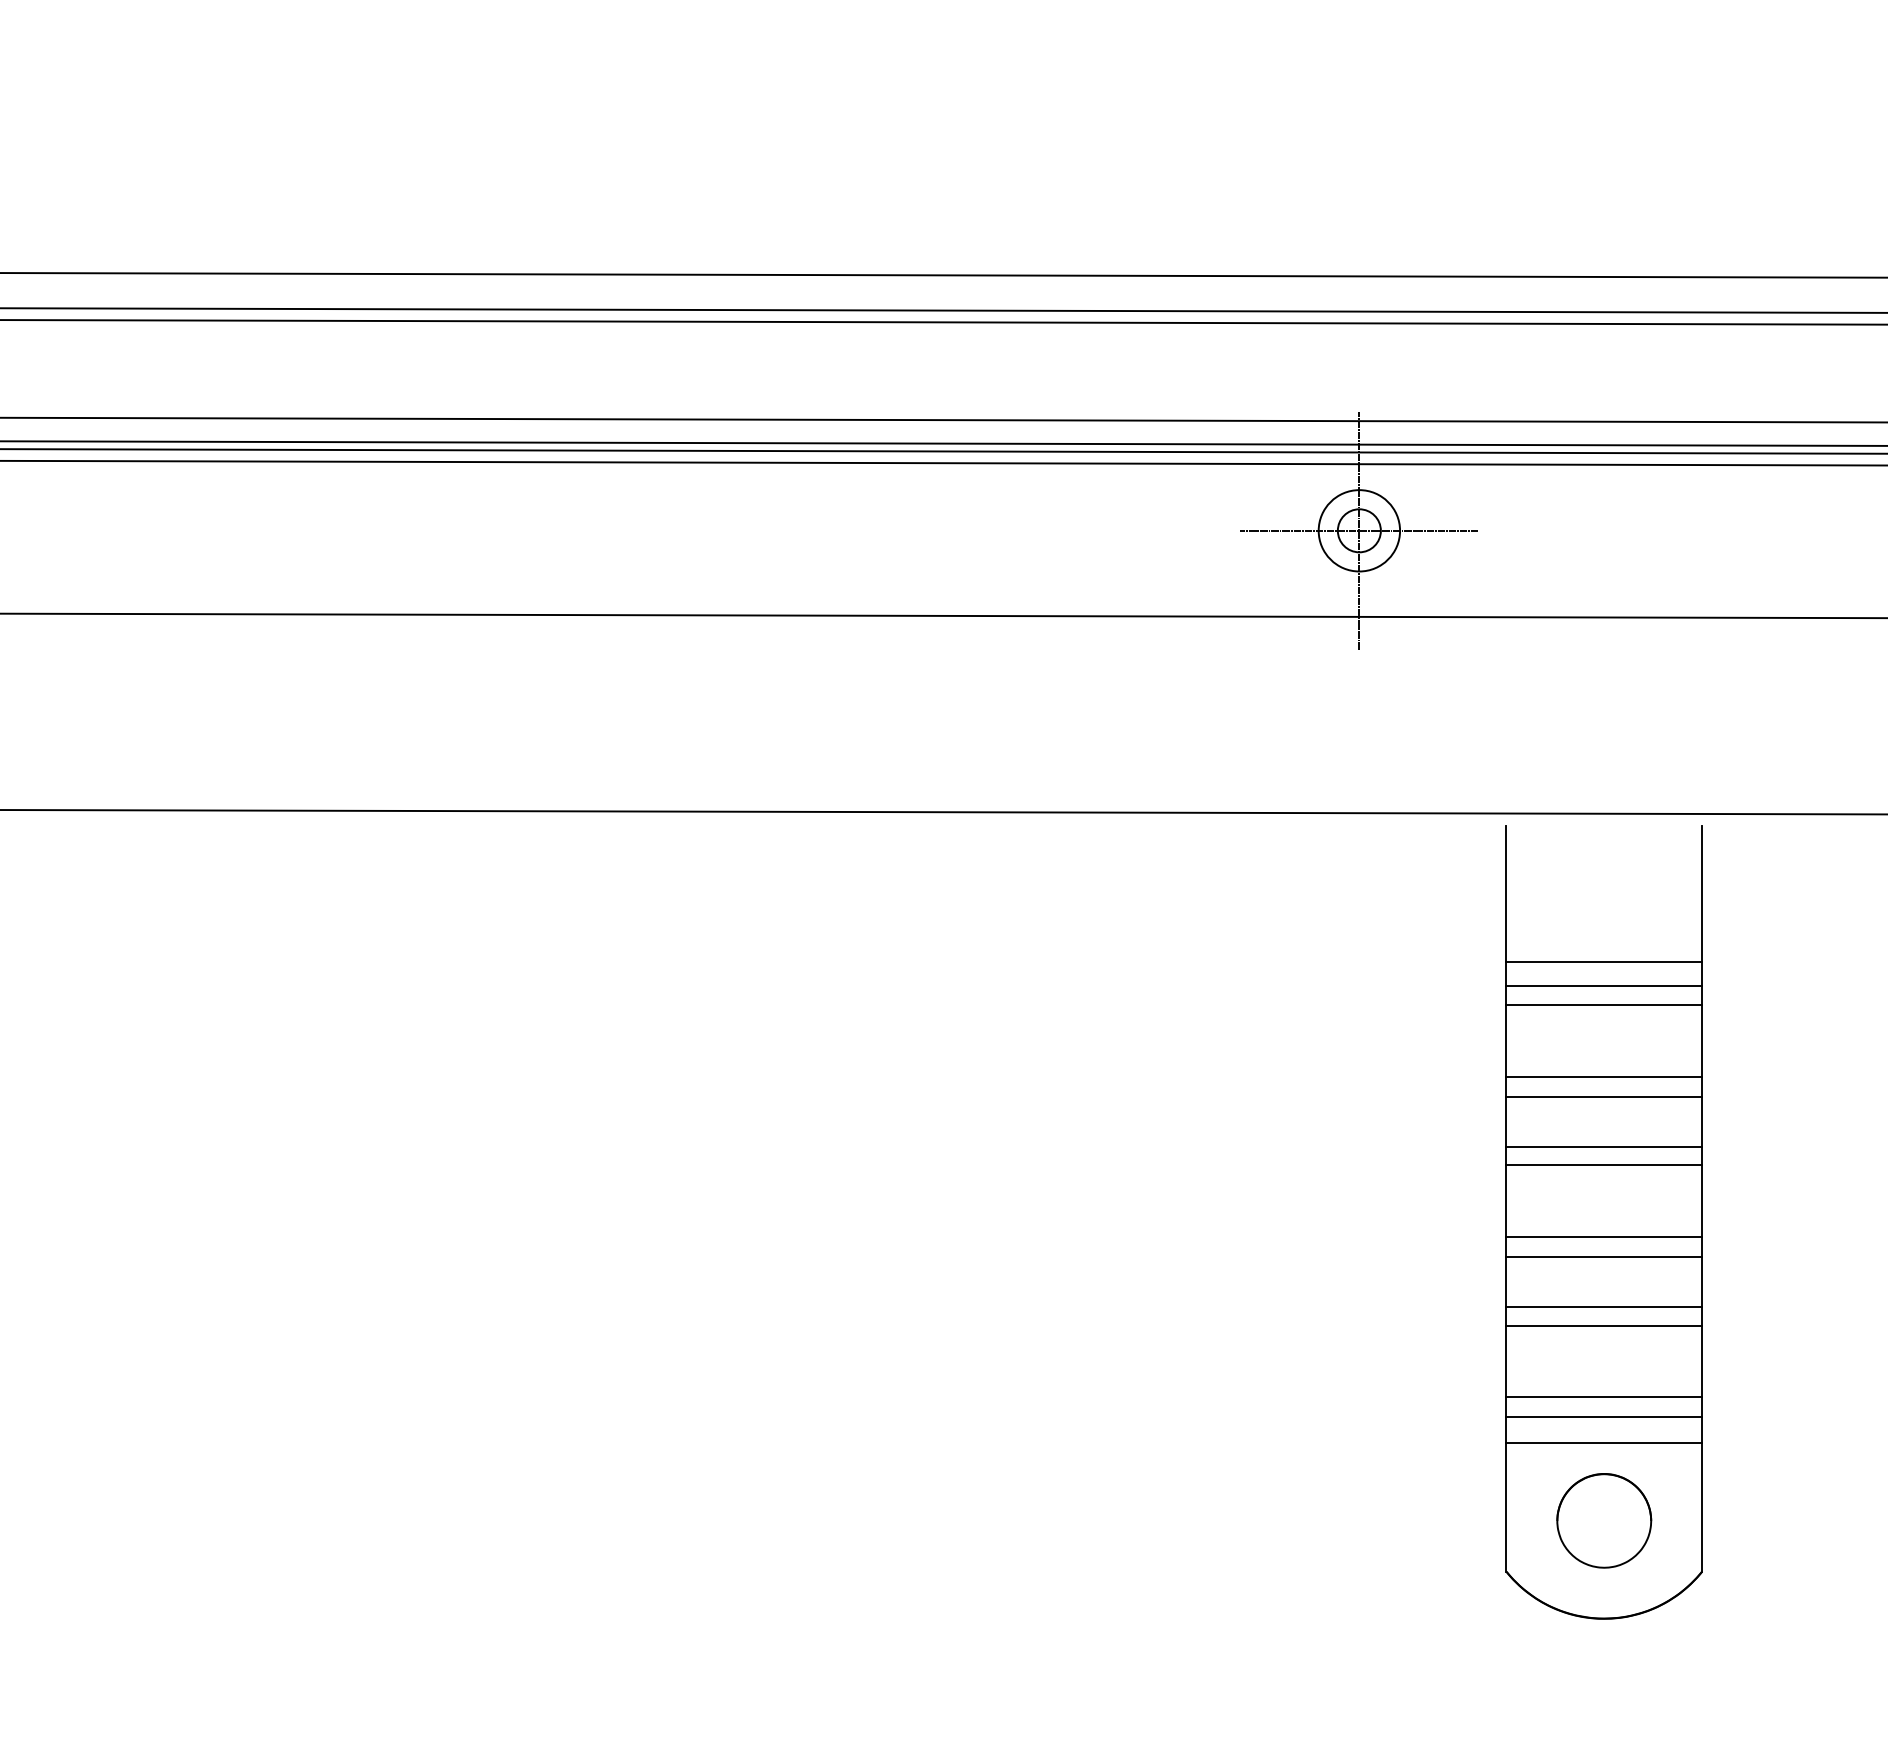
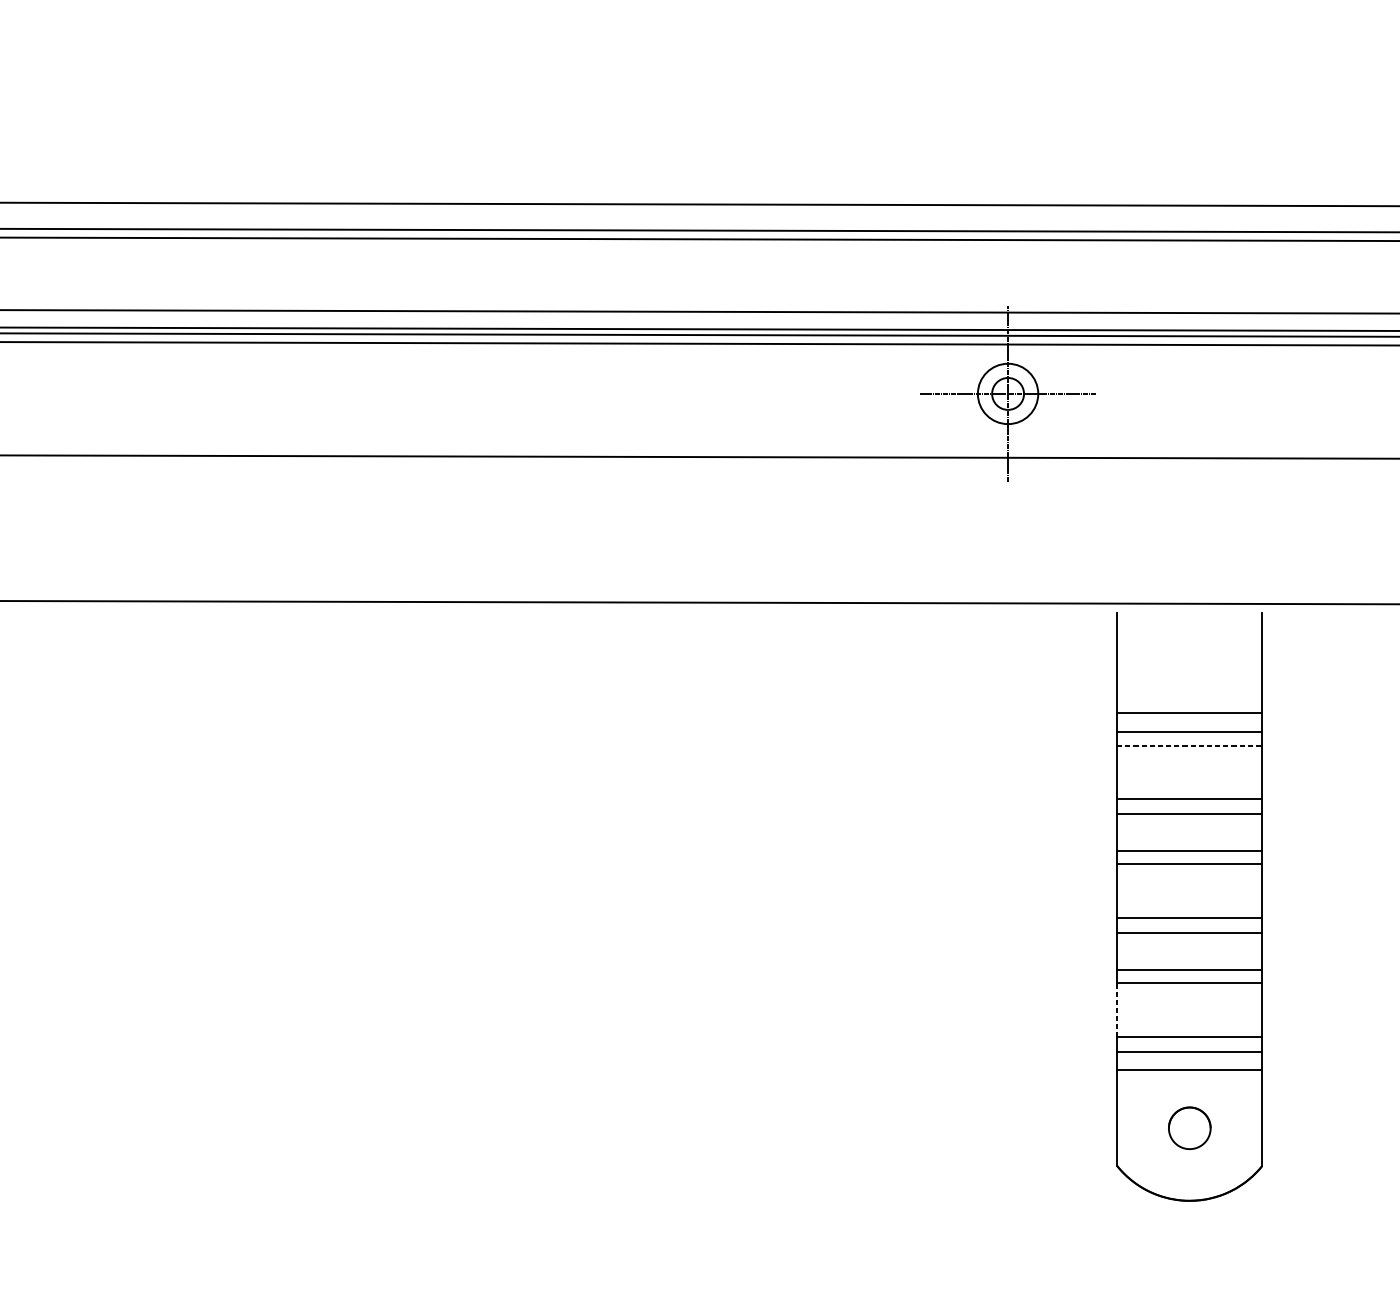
line: (1604, 1004) -> (1189, 745), solid -> dashed
line: (1506, 1361) -> (1117, 1010), solid -> dashed
part: (1604, 1520) -> (1189, 1127), size x0.6

